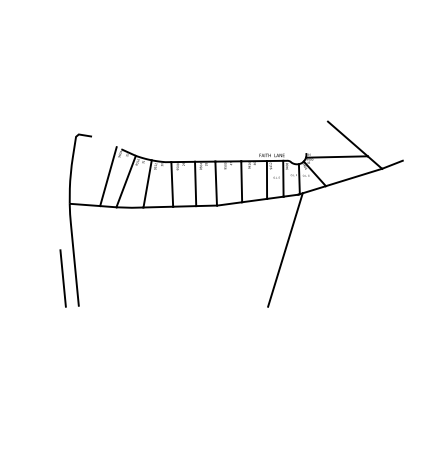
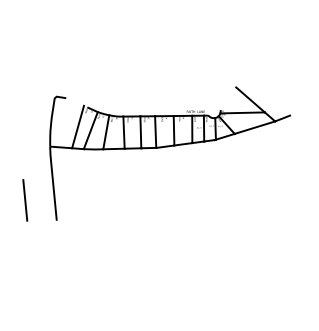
line: (285, 249) -> (205, 179), removed
line: (62, 278) -> (24, 200), moved

